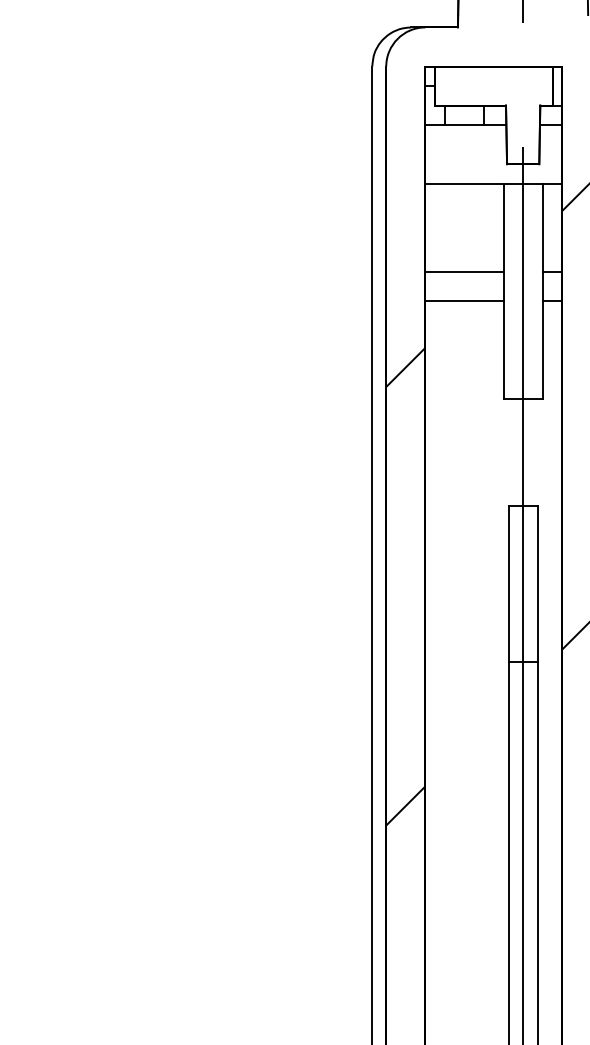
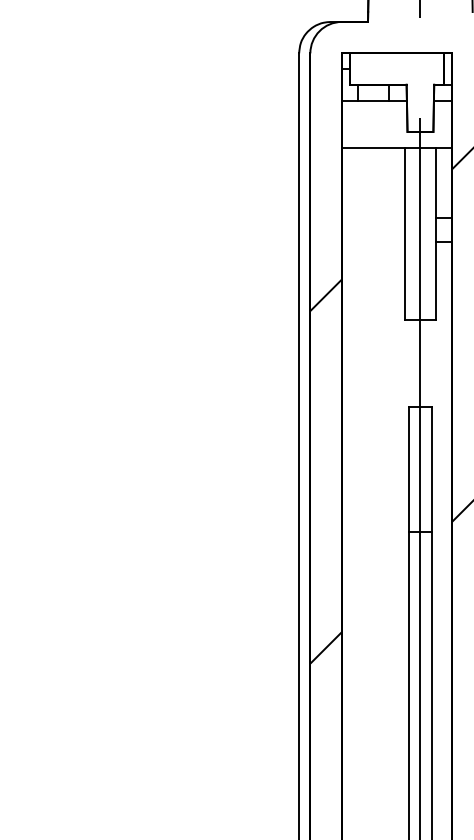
line: (463, 271) -> (372, 218), removed
line: (463, 300) -> (372, 241), removed

